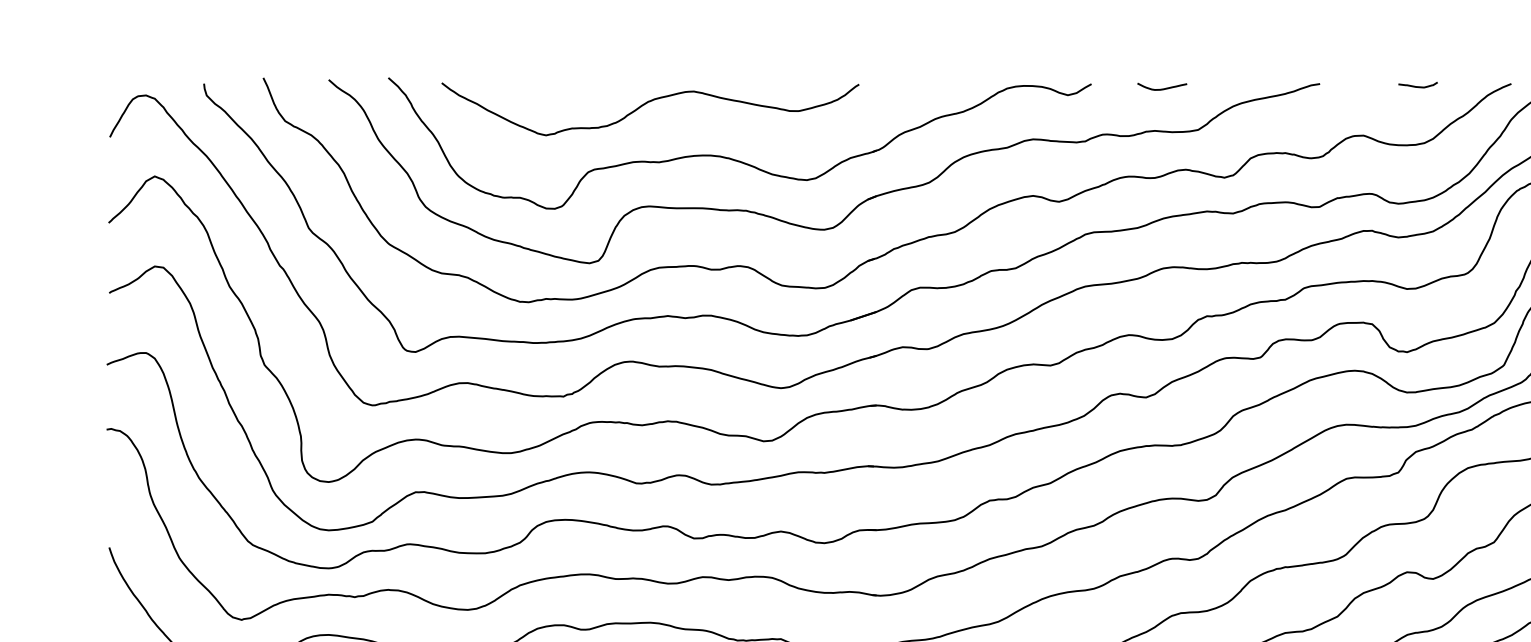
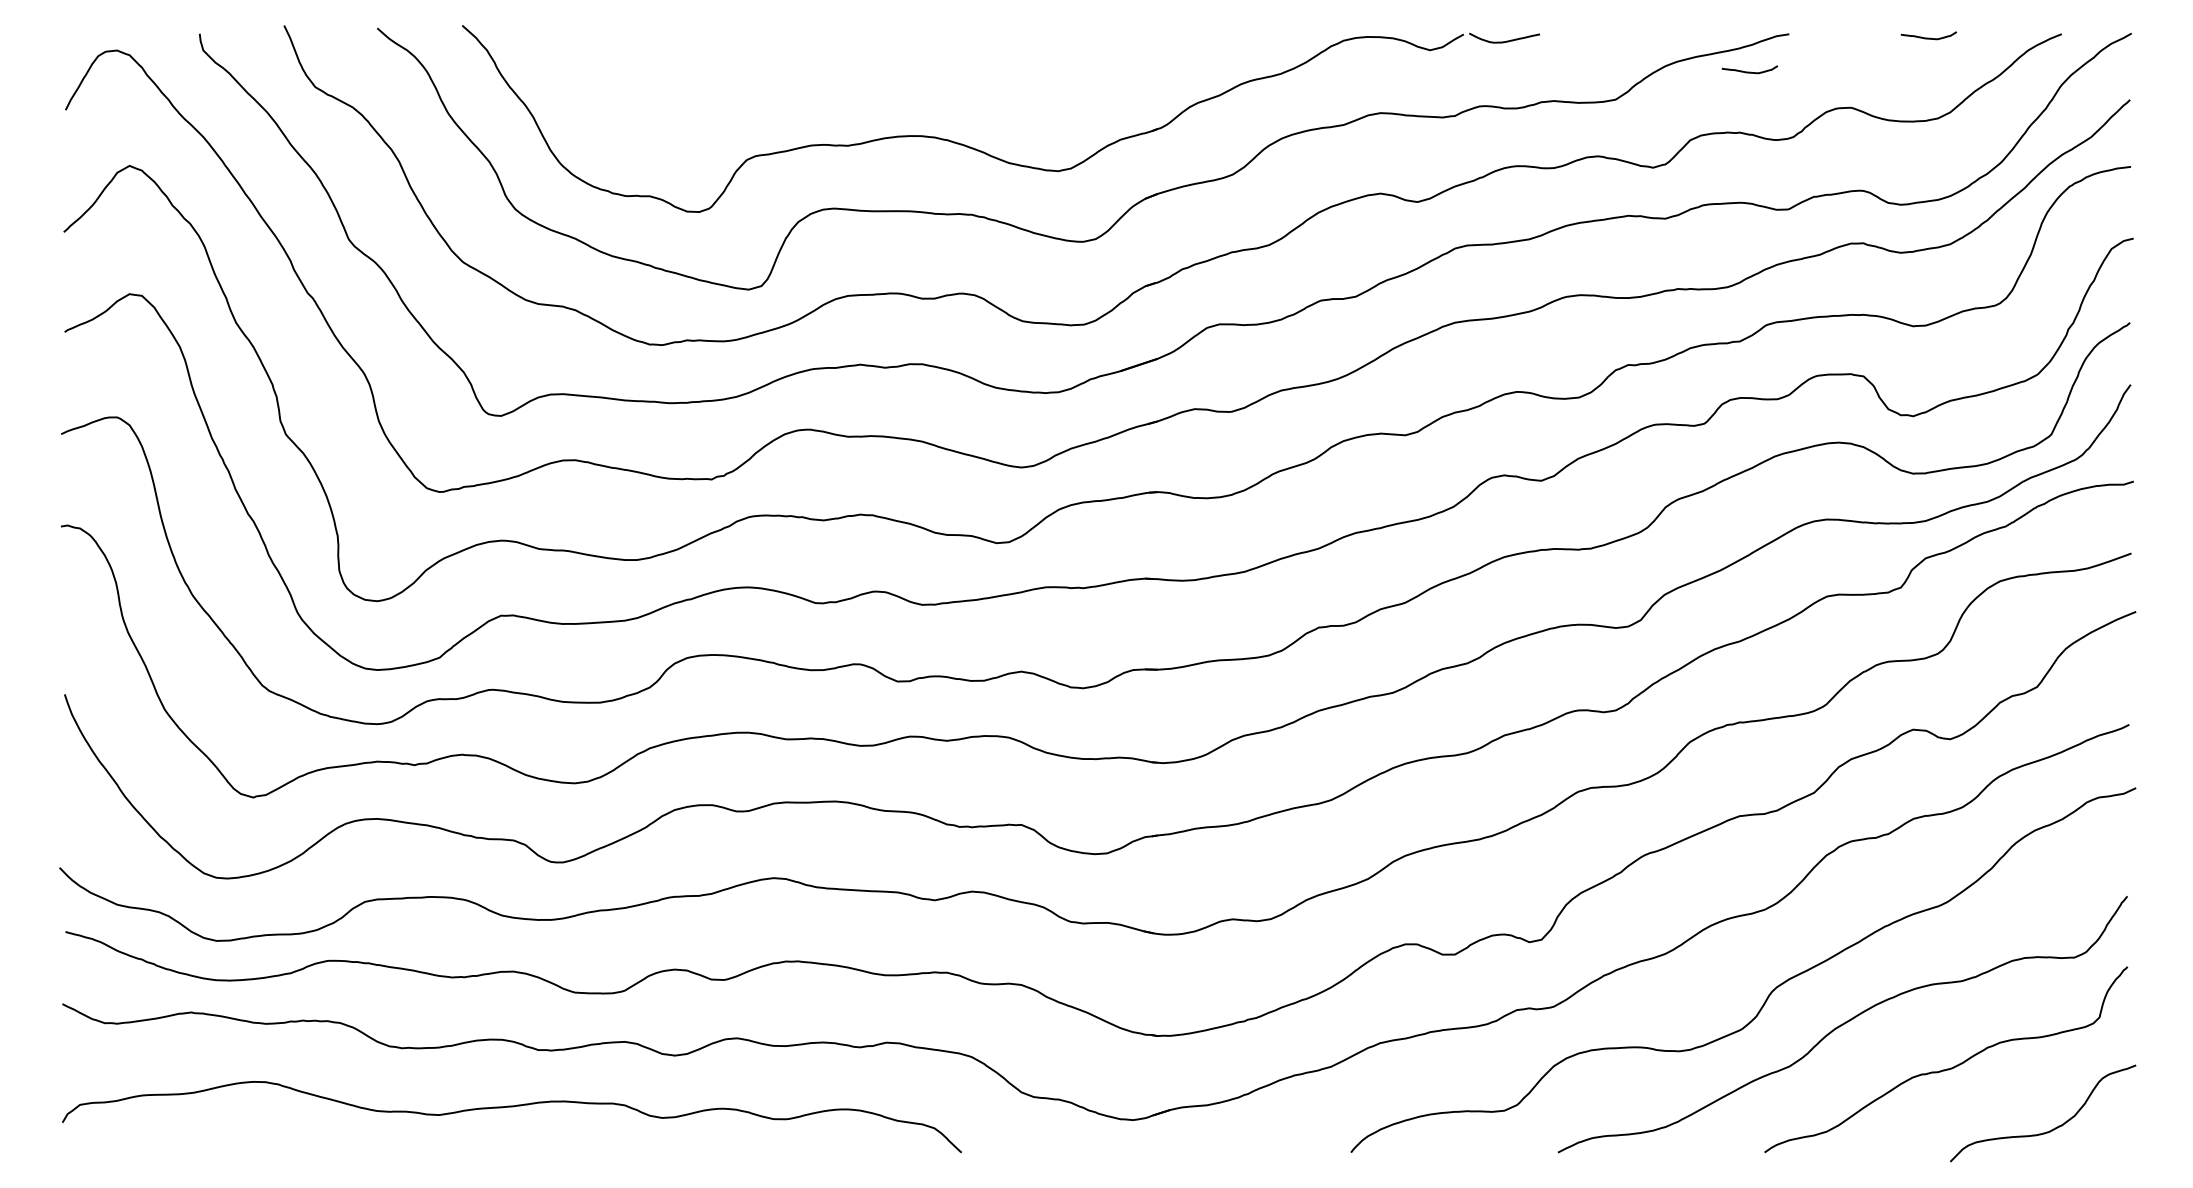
curve: (1163, 88) -> (1506, 40), moved
curve: (647, 103) -> (831, 61), removed
curve: (1292, 110) -> (1749, 71), added

